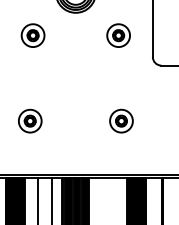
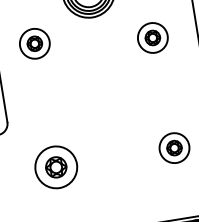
part: (32, 35) -> (34, 43), moved
part: (30, 120) -> (56, 166), size x1.4

